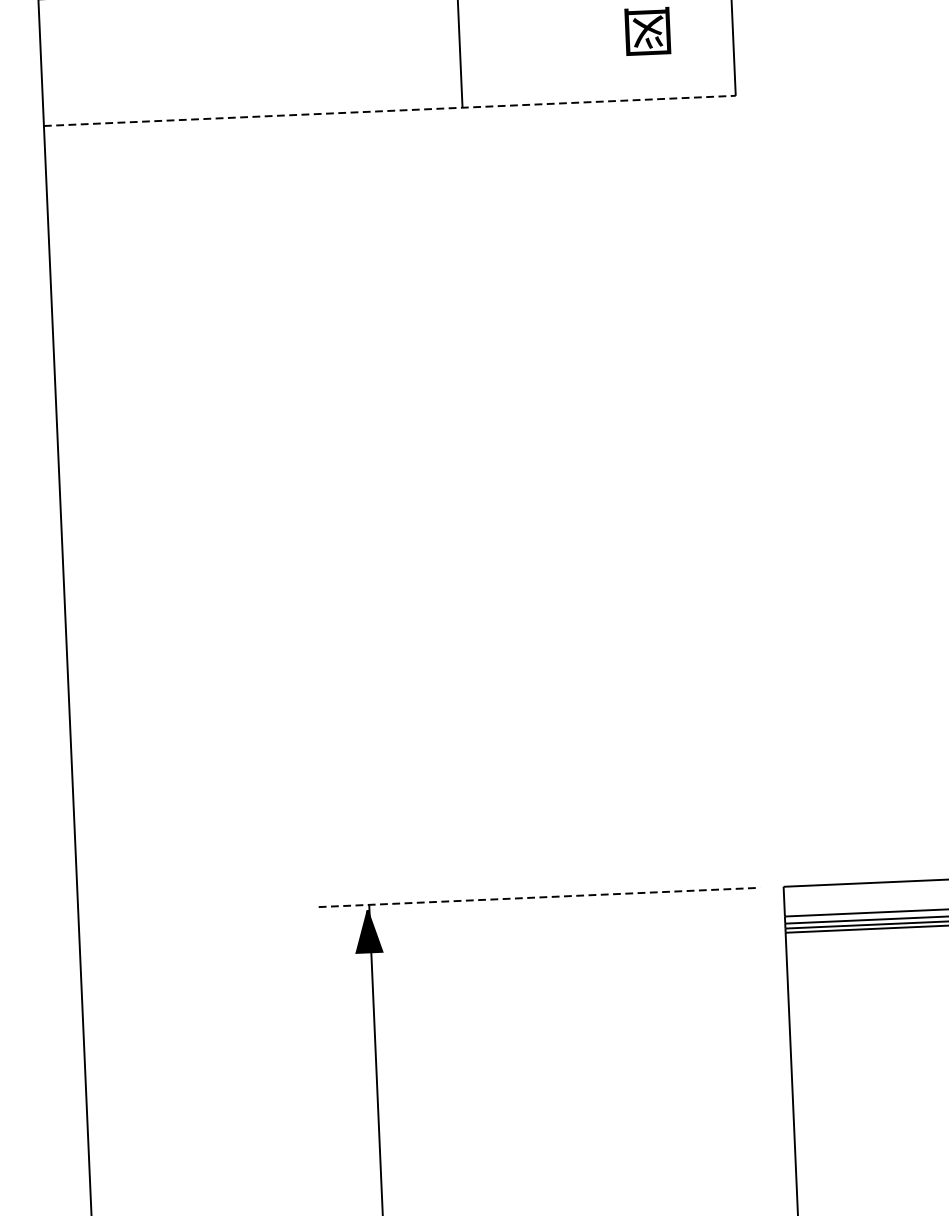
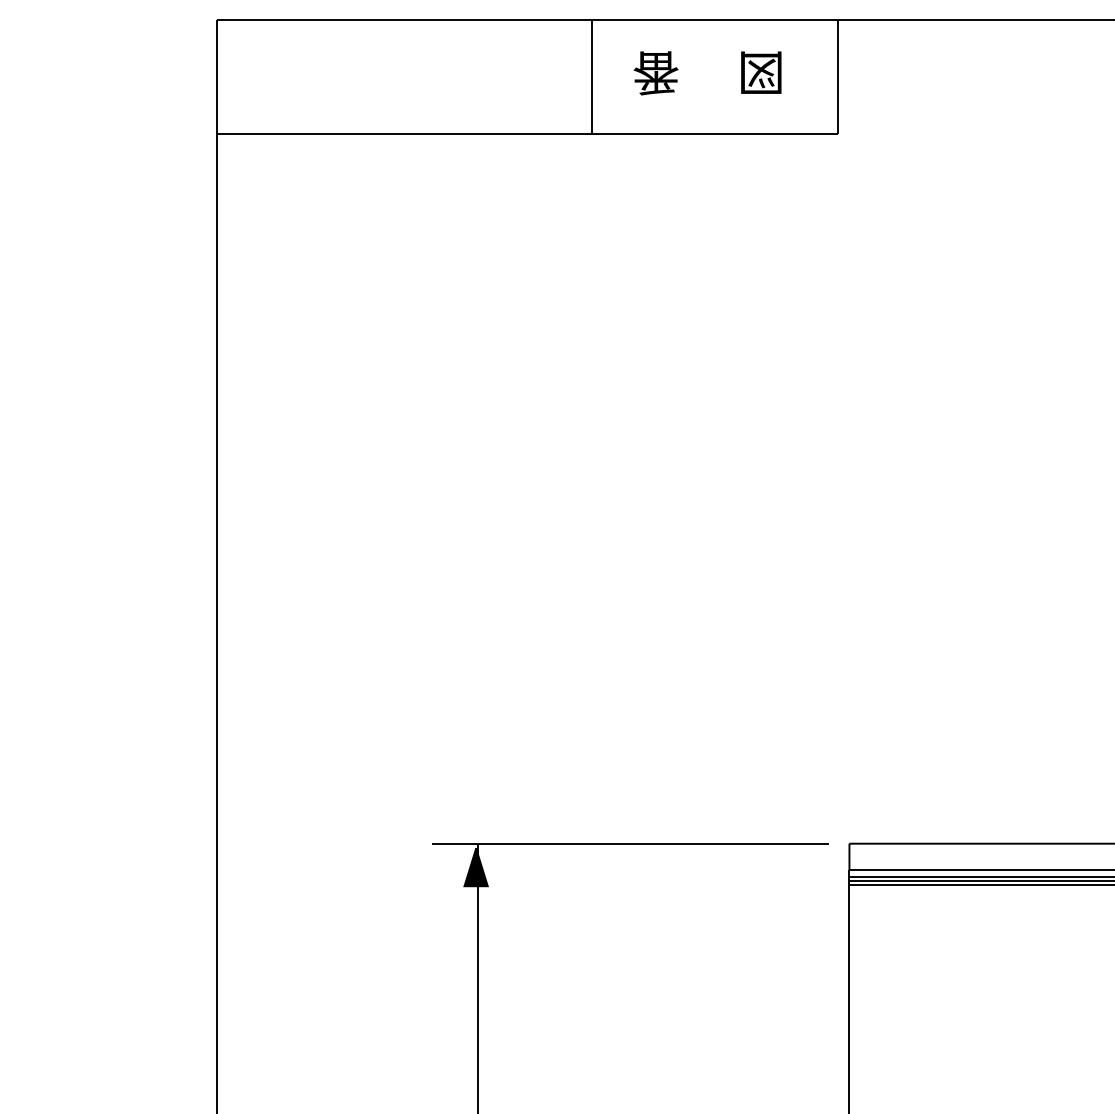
part: (529, 37) -> (655, 73), added
line: (390, 110) -> (527, 133), dashed -> solid
line: (539, 897) -> (630, 843), dashed -> solid

